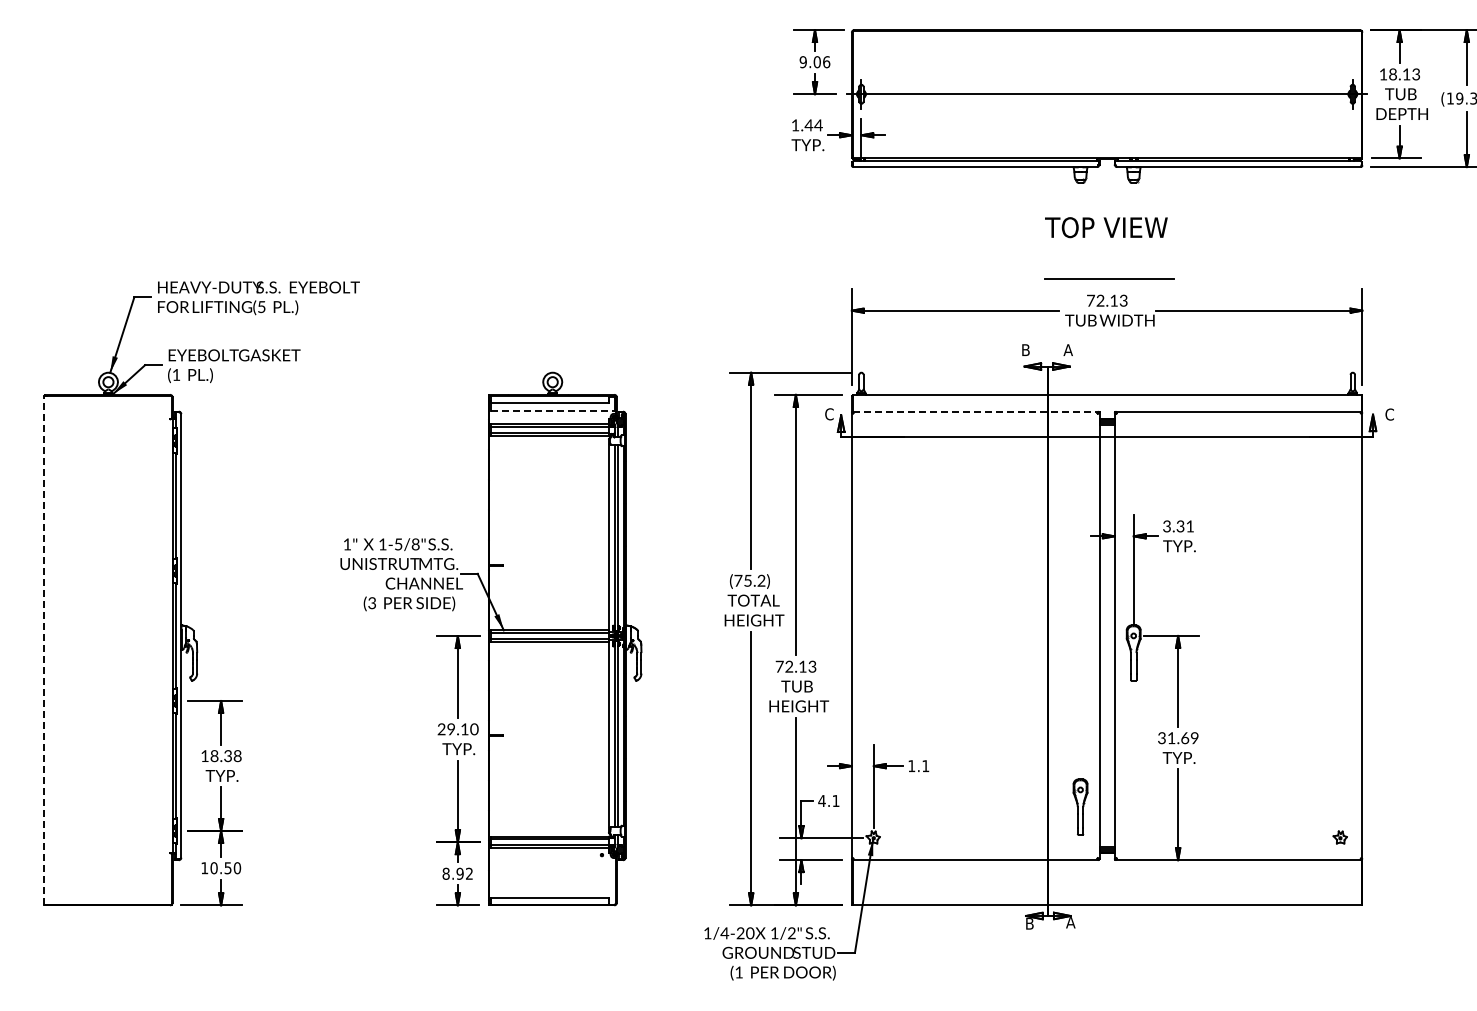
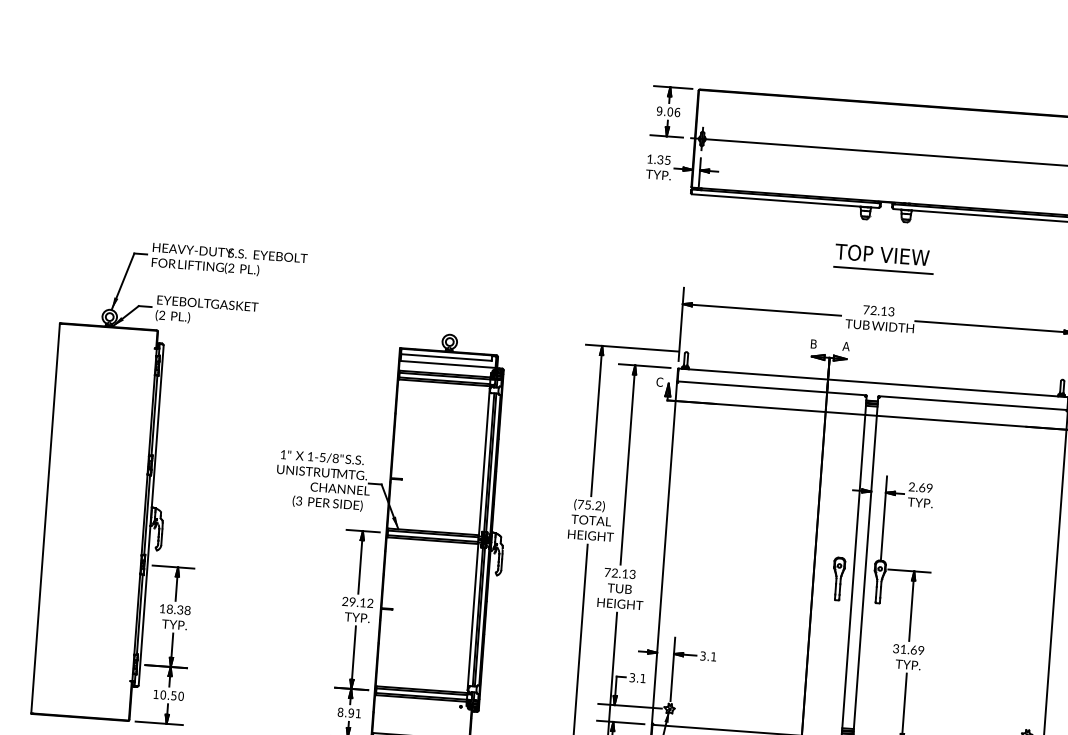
text: (813, 125) -> (663, 160), 1.44 -> 1.35
line: (1109, 278) -> (883, 270), moved
text: (261, 307) -> (231, 268), (5 -> (2
text: (176, 374) -> (162, 314), (1 -> (2
line: (552, 411) -> (447, 364), dashed -> solid
line: (976, 411) -> (772, 388), dashed -> solid
text: (1178, 526) -> (920, 487), 3.31 -> 2.69
line: (44, 650) -> (45, 518), dashed -> solid
text: (474, 729) -> (370, 603), 29.10 -> 29.12
text: (911, 766) -> (702, 656), 1.1 -> 3.1
text: (821, 800) -> (632, 677), 4.1 -> 3.1
part: (1080, 806) -> (838, 578), moved
text: (469, 873) -> (358, 713), 8.92 -> 8.91

